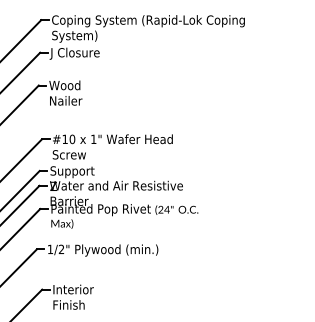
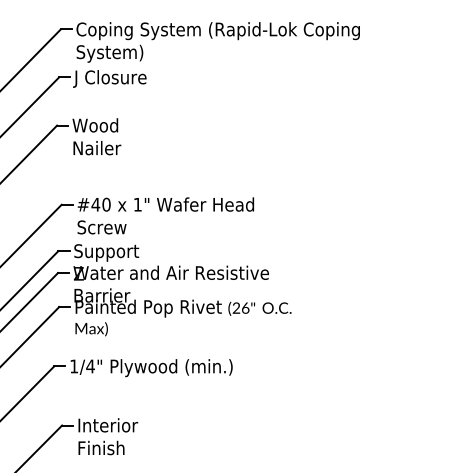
text: (65, 138) -> (96, 203), #10 -> #40
text: (166, 209) -> (244, 307), (24" -> (26"
text: (61, 248) -> (90, 365), 1/2" -> 1/4"

